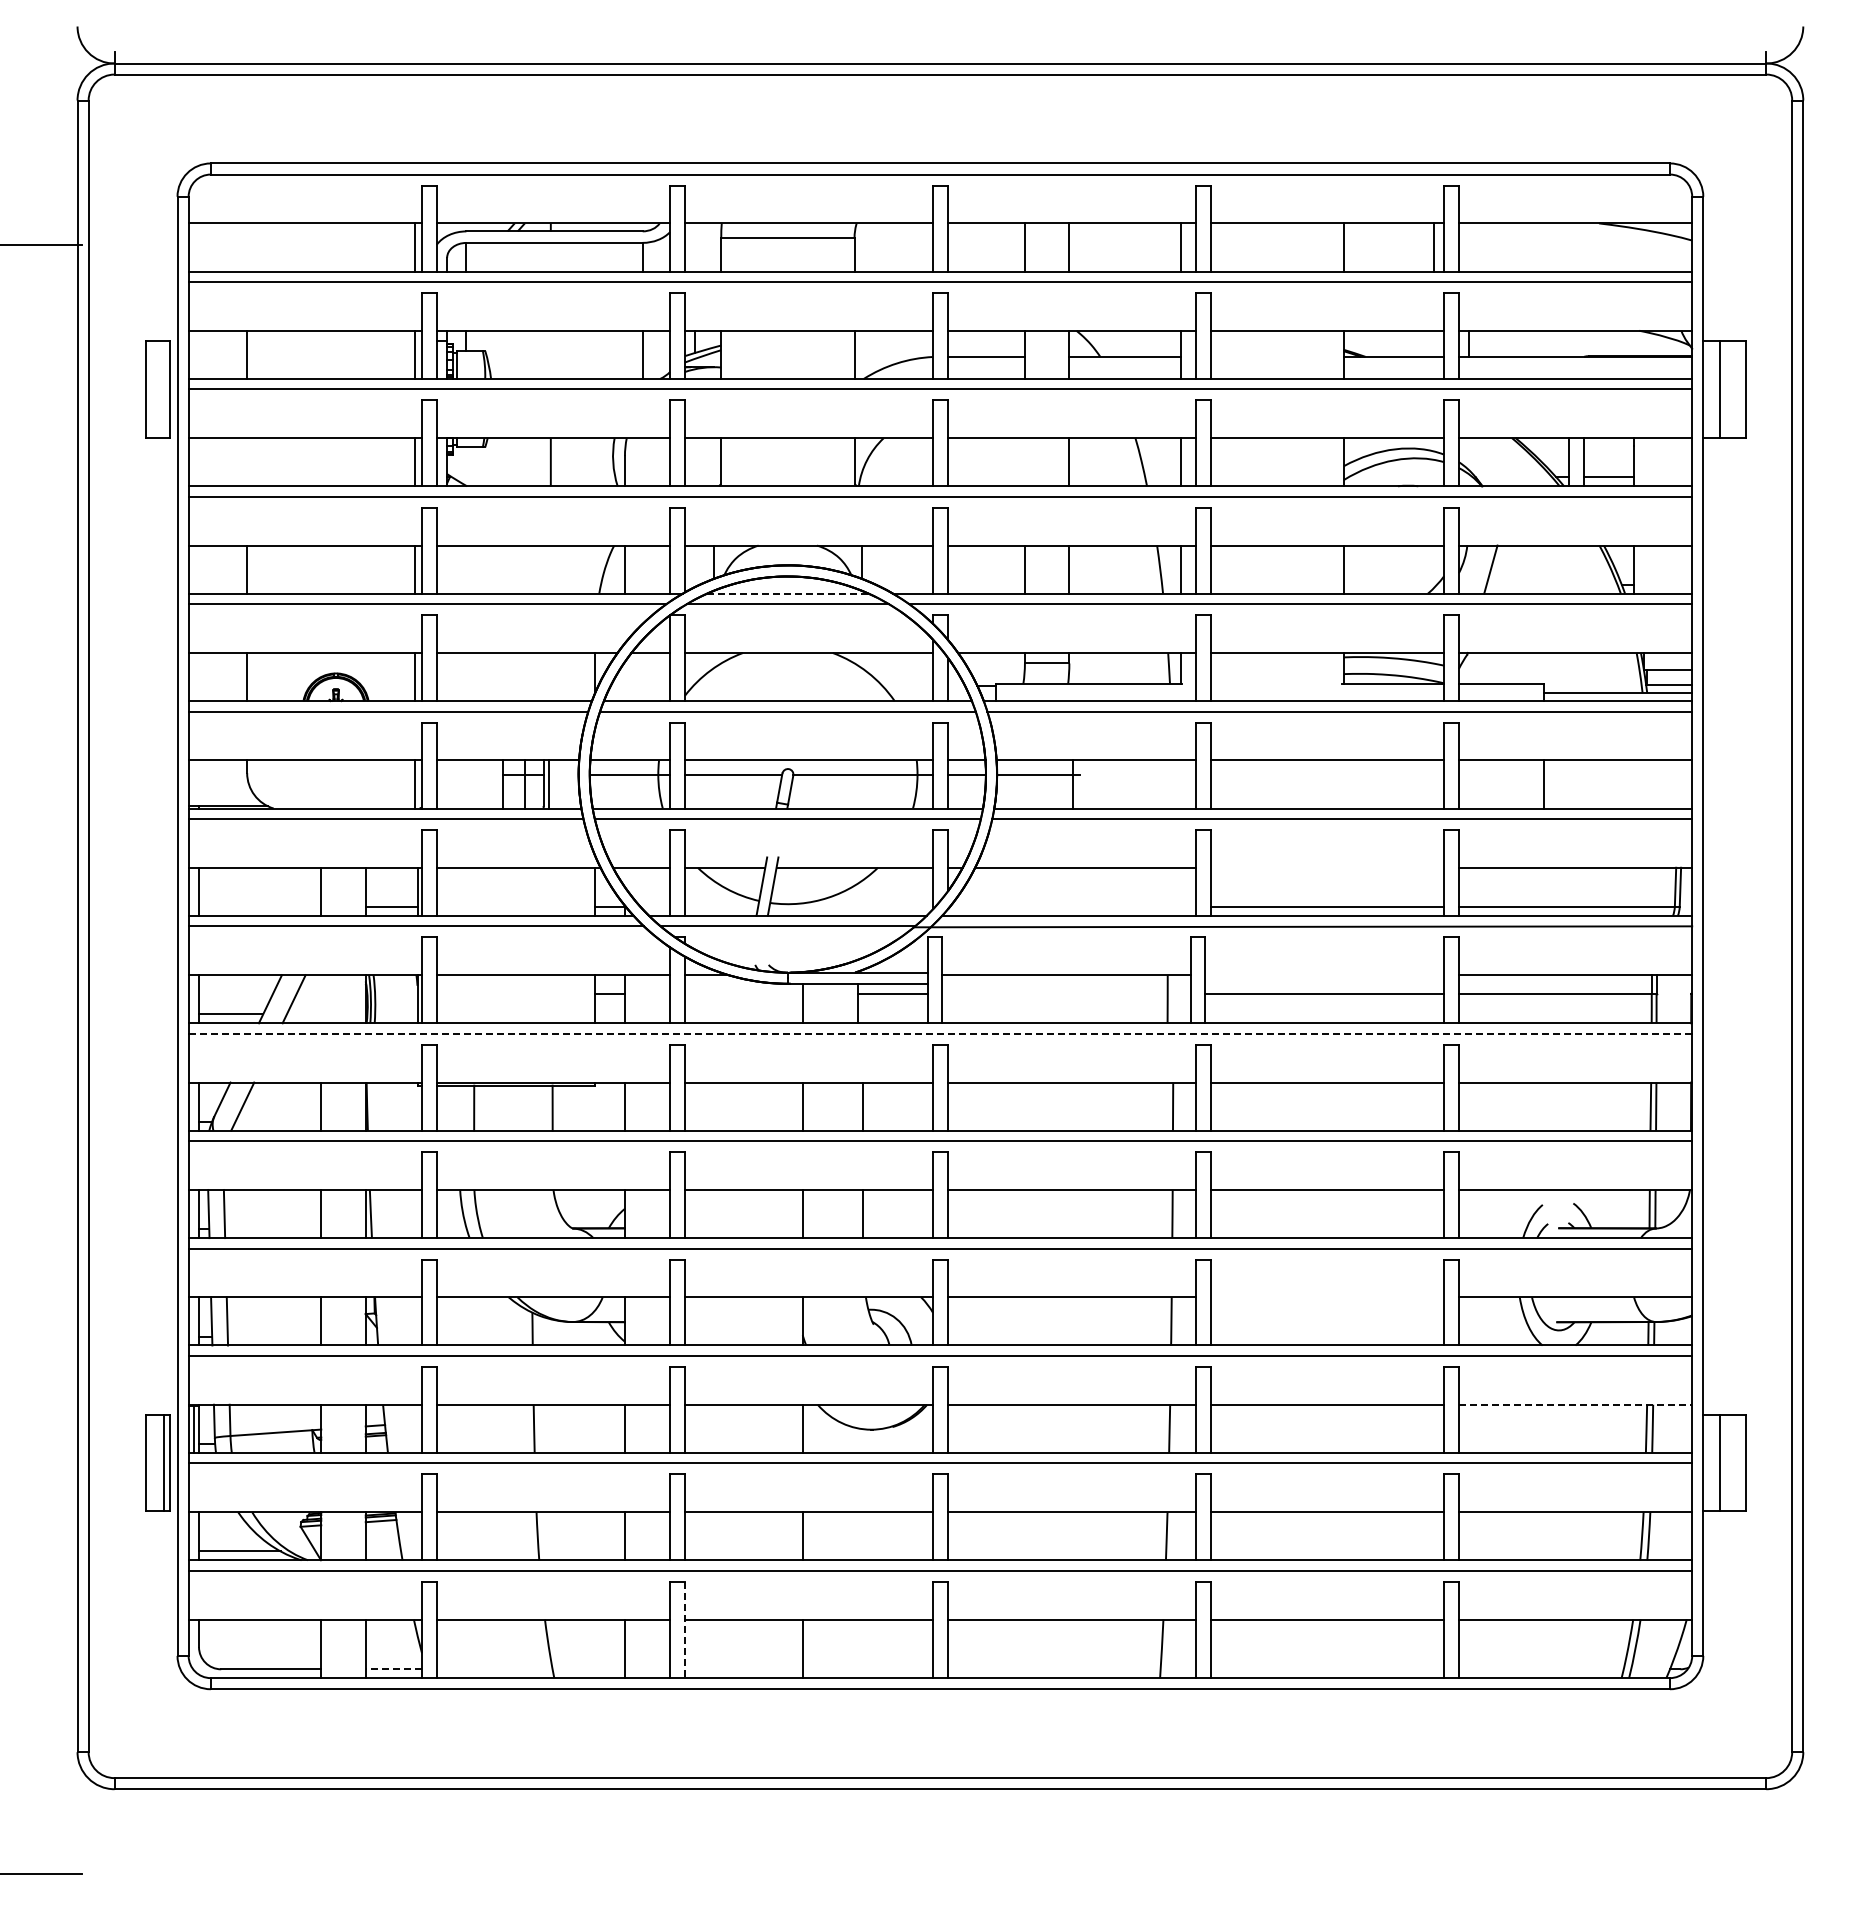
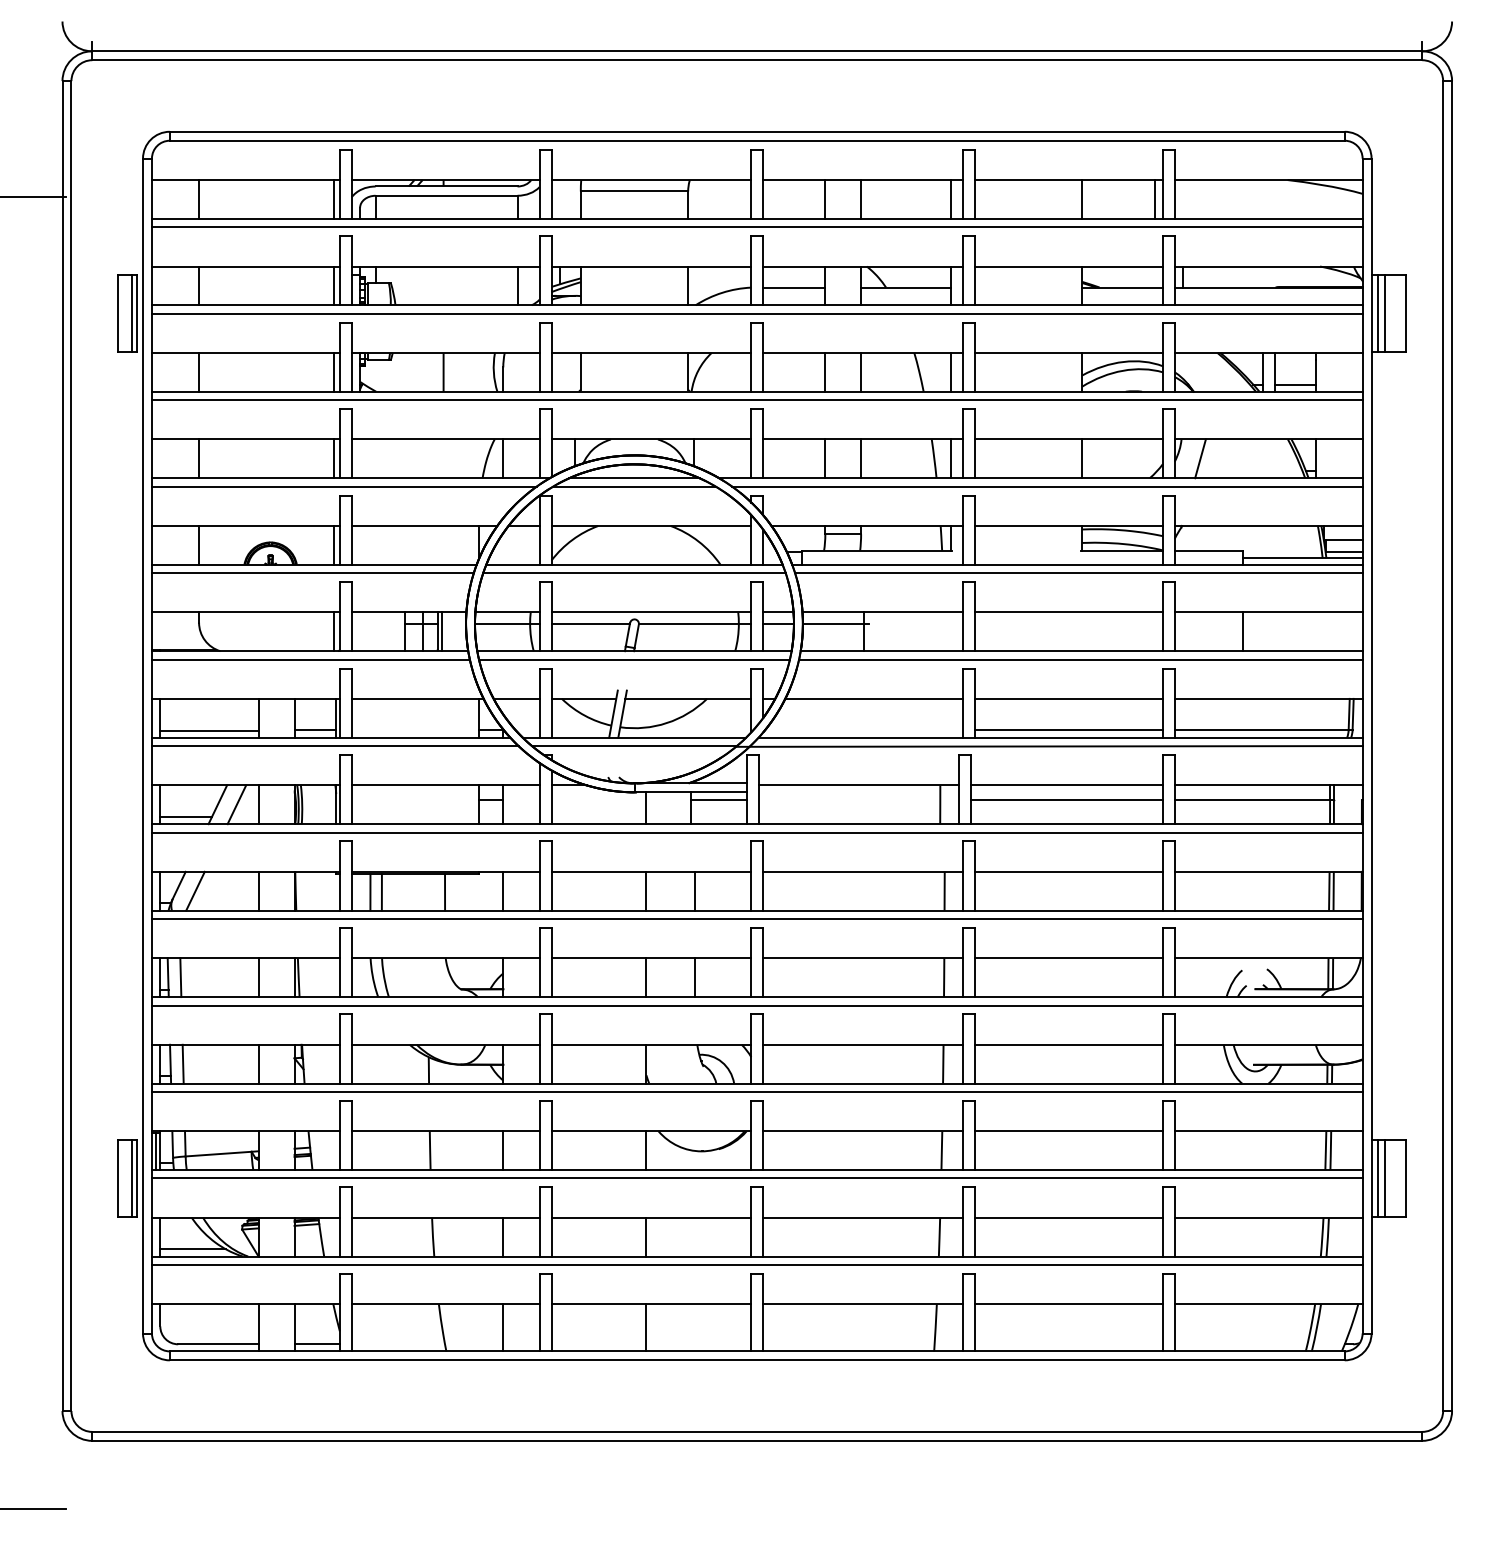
line: (247, 247) -> (199, 199), added
line: (164, 389) -> (132, 313), added
line: (1710, 389) -> (1377, 313), added
line: (247, 462) -> (199, 372), added
line: (1024, 462) -> (824, 372), added
line: (787, 593) -> (634, 478), dashed -> solid
line: (1327, 867) -> (1068, 698), added
line: (260, 907) -> (209, 730), added
line: (1324, 975) -> (1066, 785), added
line: (321, 999) -> (258, 804), added
line: (940, 1033) -> (757, 832), dashed -> solid
line: (459, 1107) -> (370, 891), added
line: (1327, 1297) -> (1068, 1044), added
line: (1575, 1404) -> (1268, 1131), dashed -> solid
line: (1710, 1463) -> (1377, 1178), added
line: (684, 1630) -> (551, 1313), dashed -> solid
line: (393, 1669) -> (316, 1344), dashed -> solid

